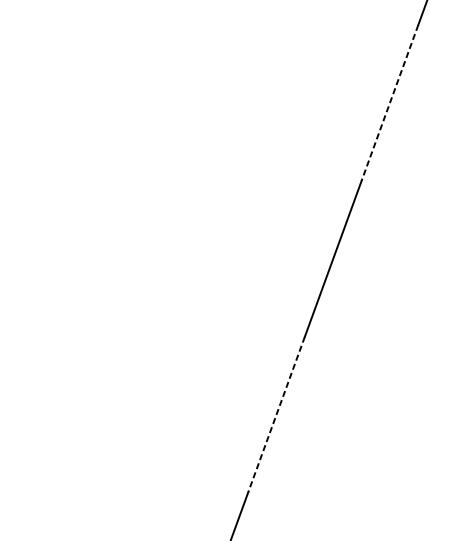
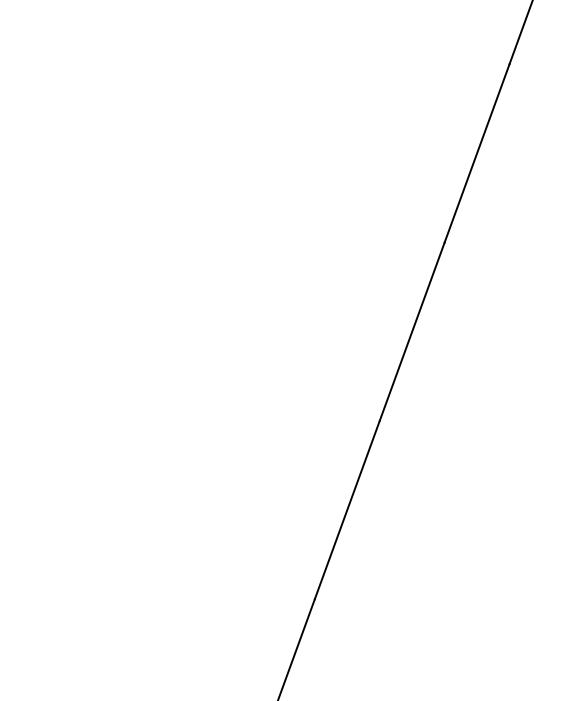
line: (390, 103) -> (477, 153), dashed -> solid
line: (276, 414) -> (347, 509), dashed -> solid

